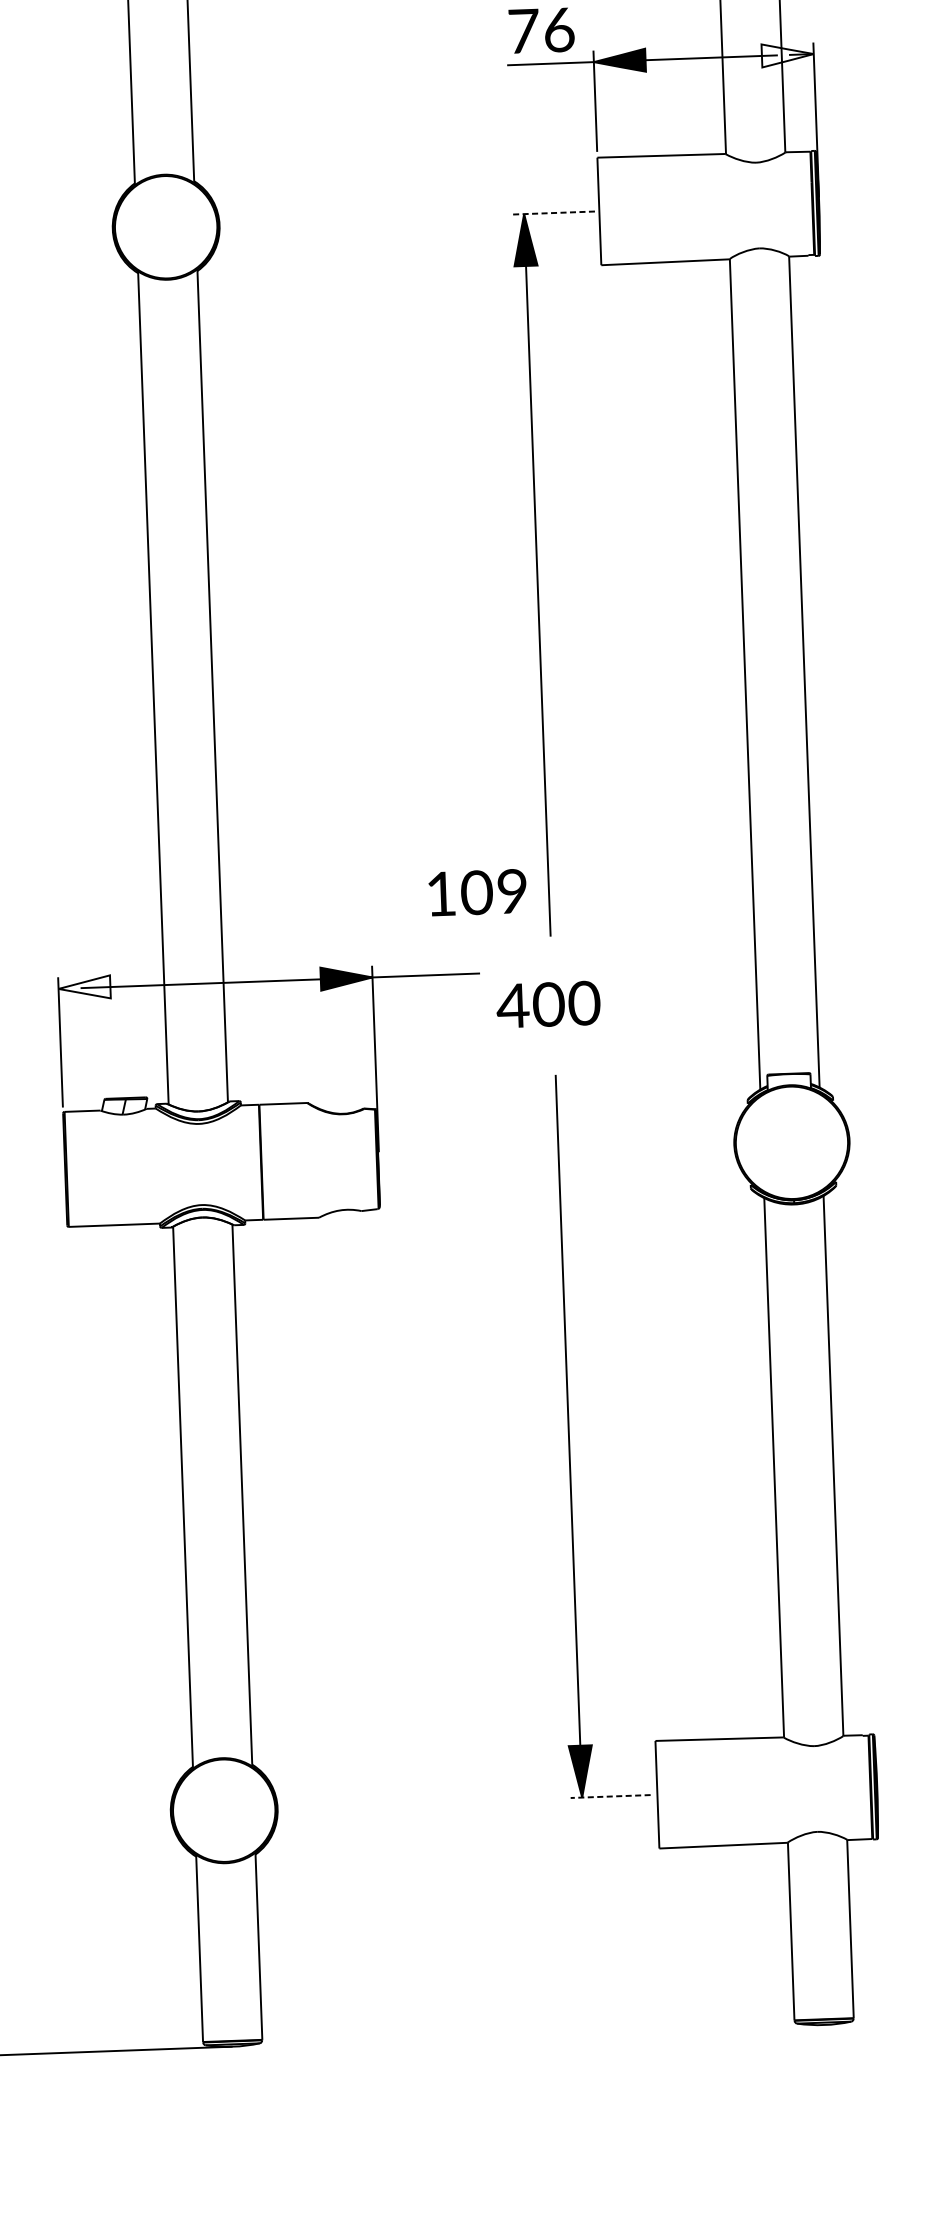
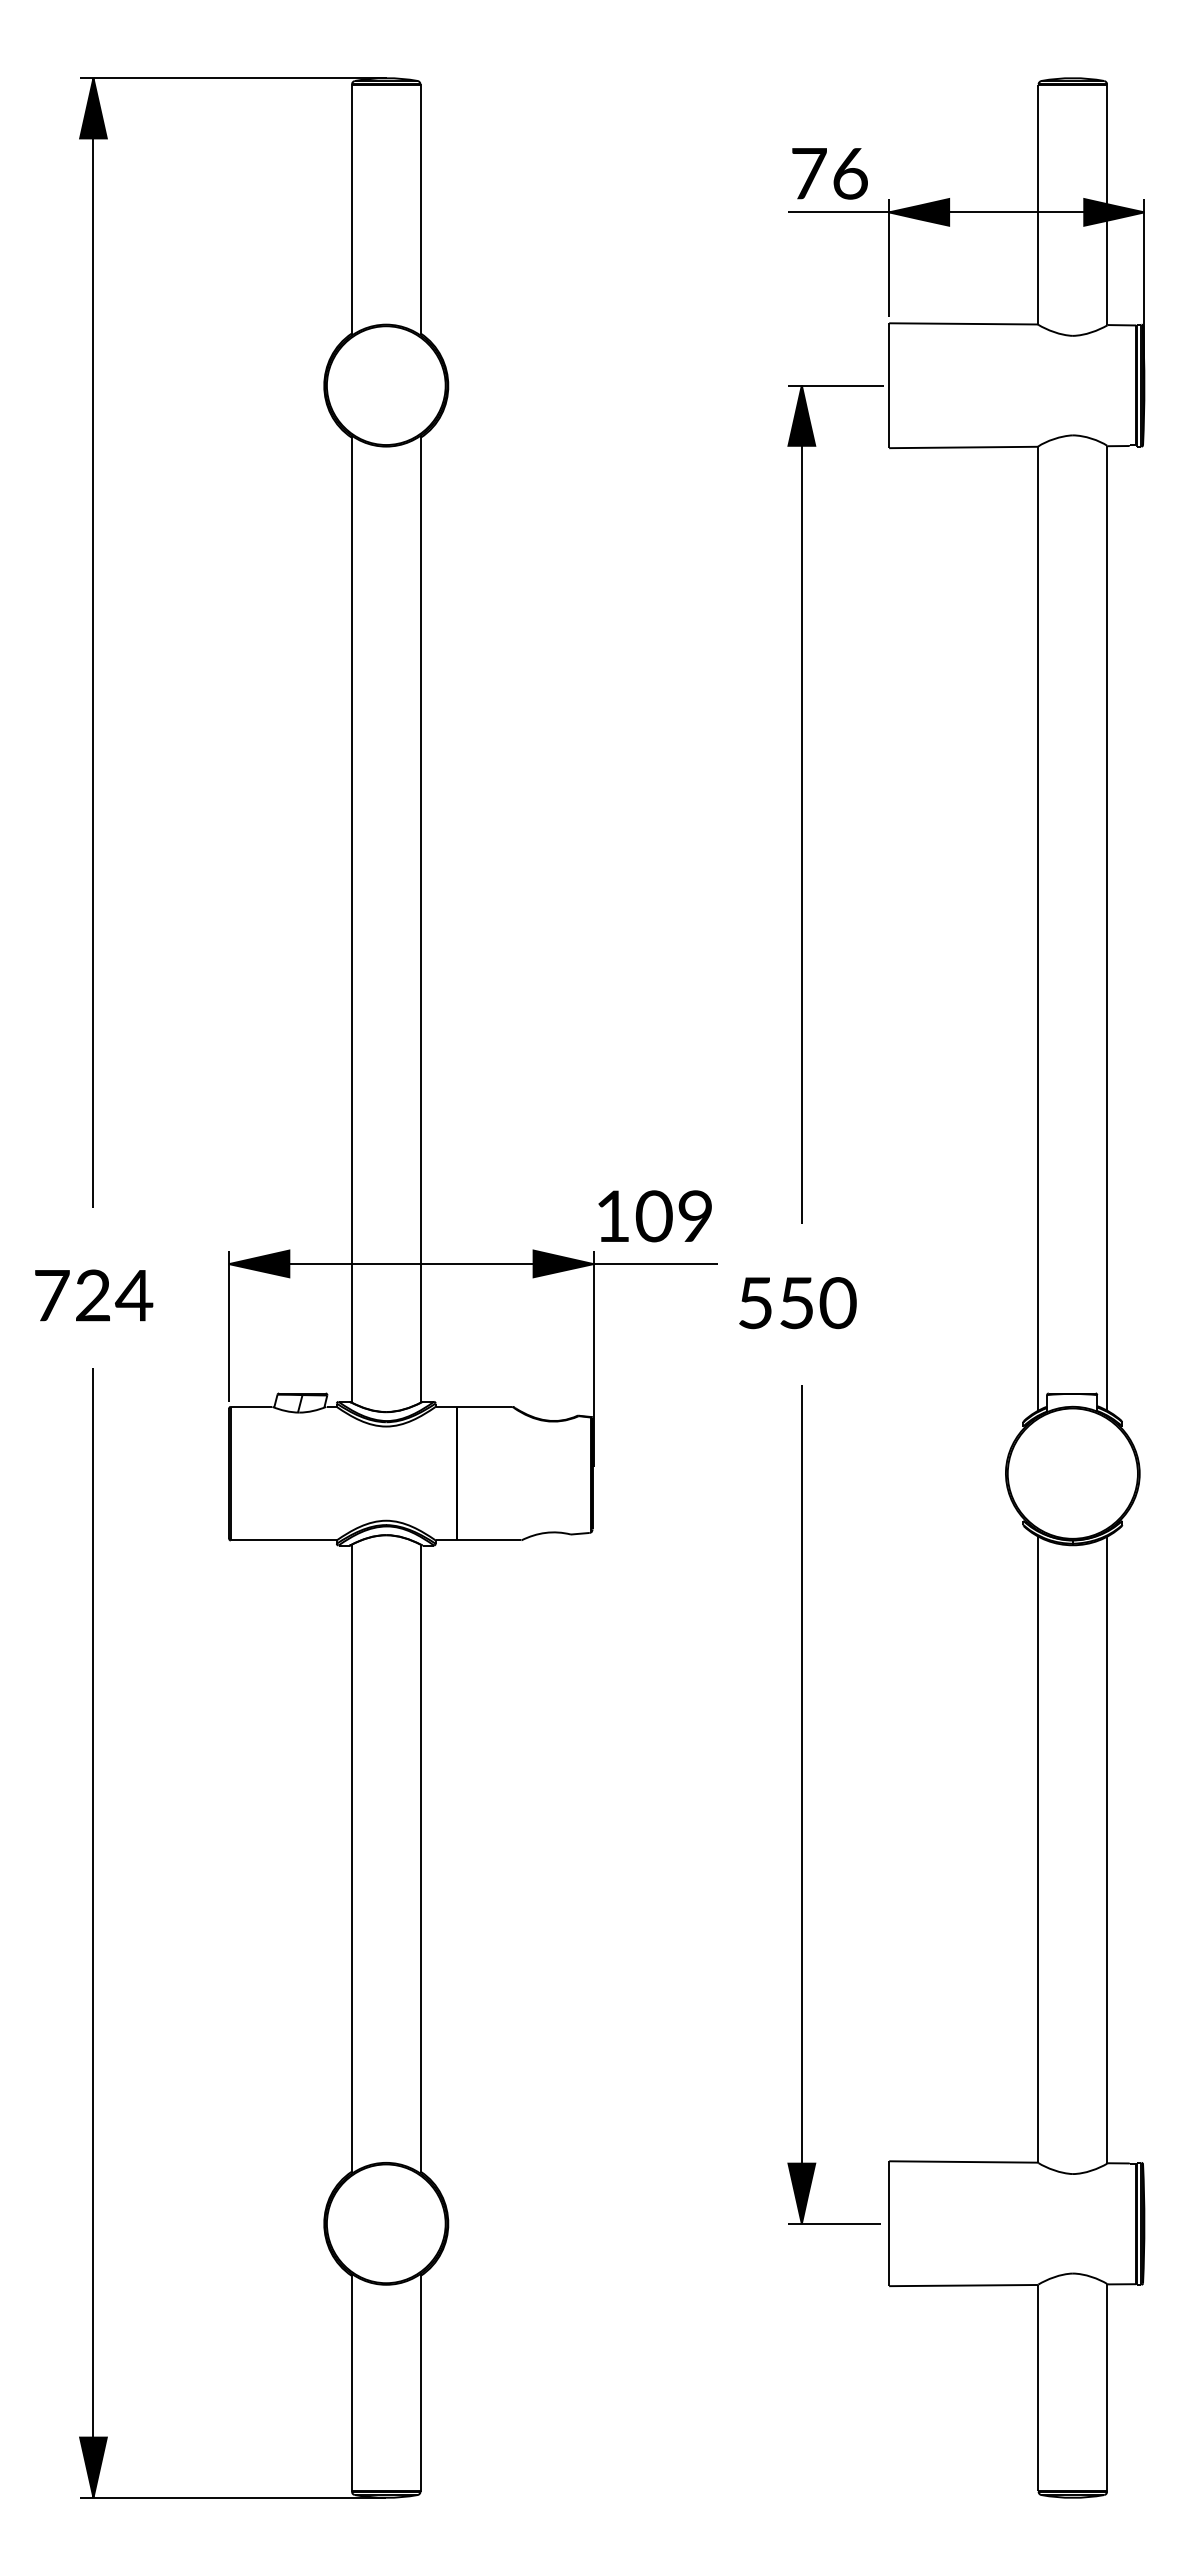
fill: (788, 55) -> (1114, 212), added
line: (553, 212) -> (836, 385), dashed -> solid
text: (477, 892) -> (654, 1216), moved
fill: (84, 987) -> (259, 1263), added
text: (530, 1005) -> (775, 1303), 400 -> 550
line: (610, 1796) -> (834, 2223), dashed -> solid

